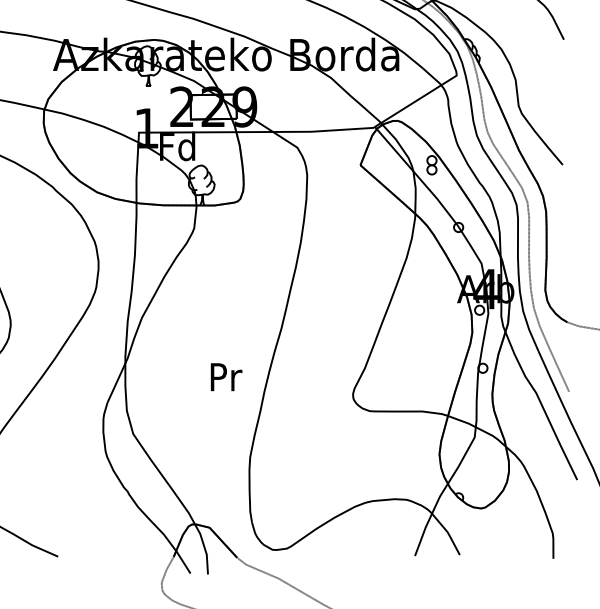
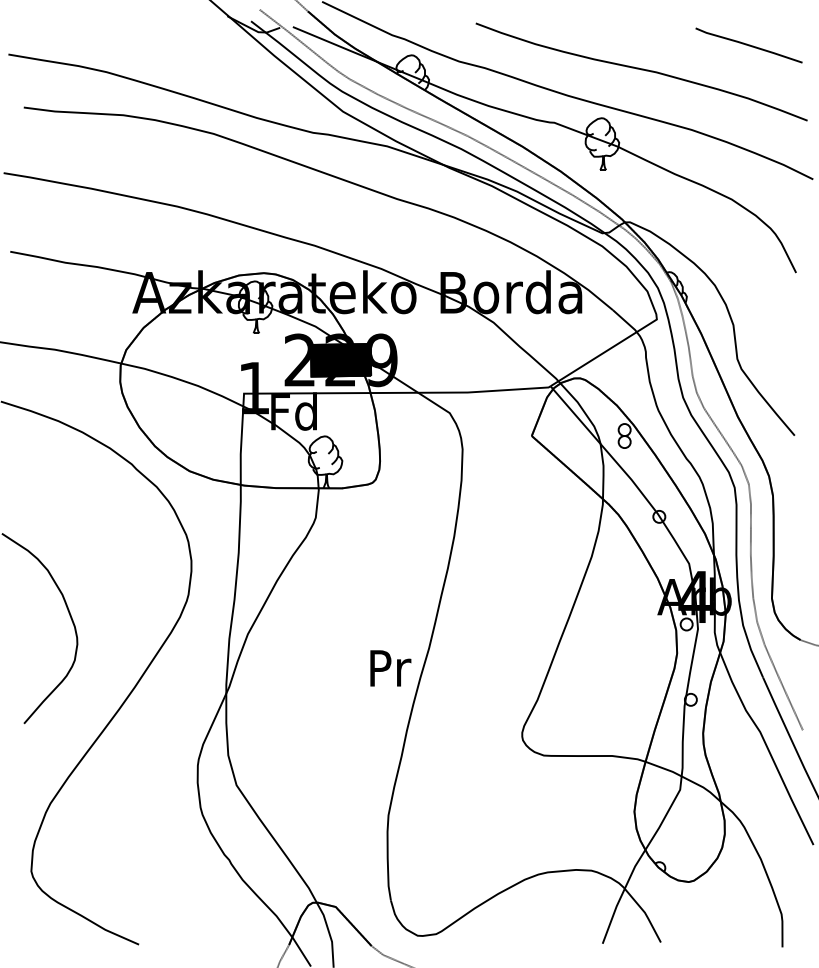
fill: (214, 107) -> (341, 360), added
text: (226, 377) -> (390, 668), moved

